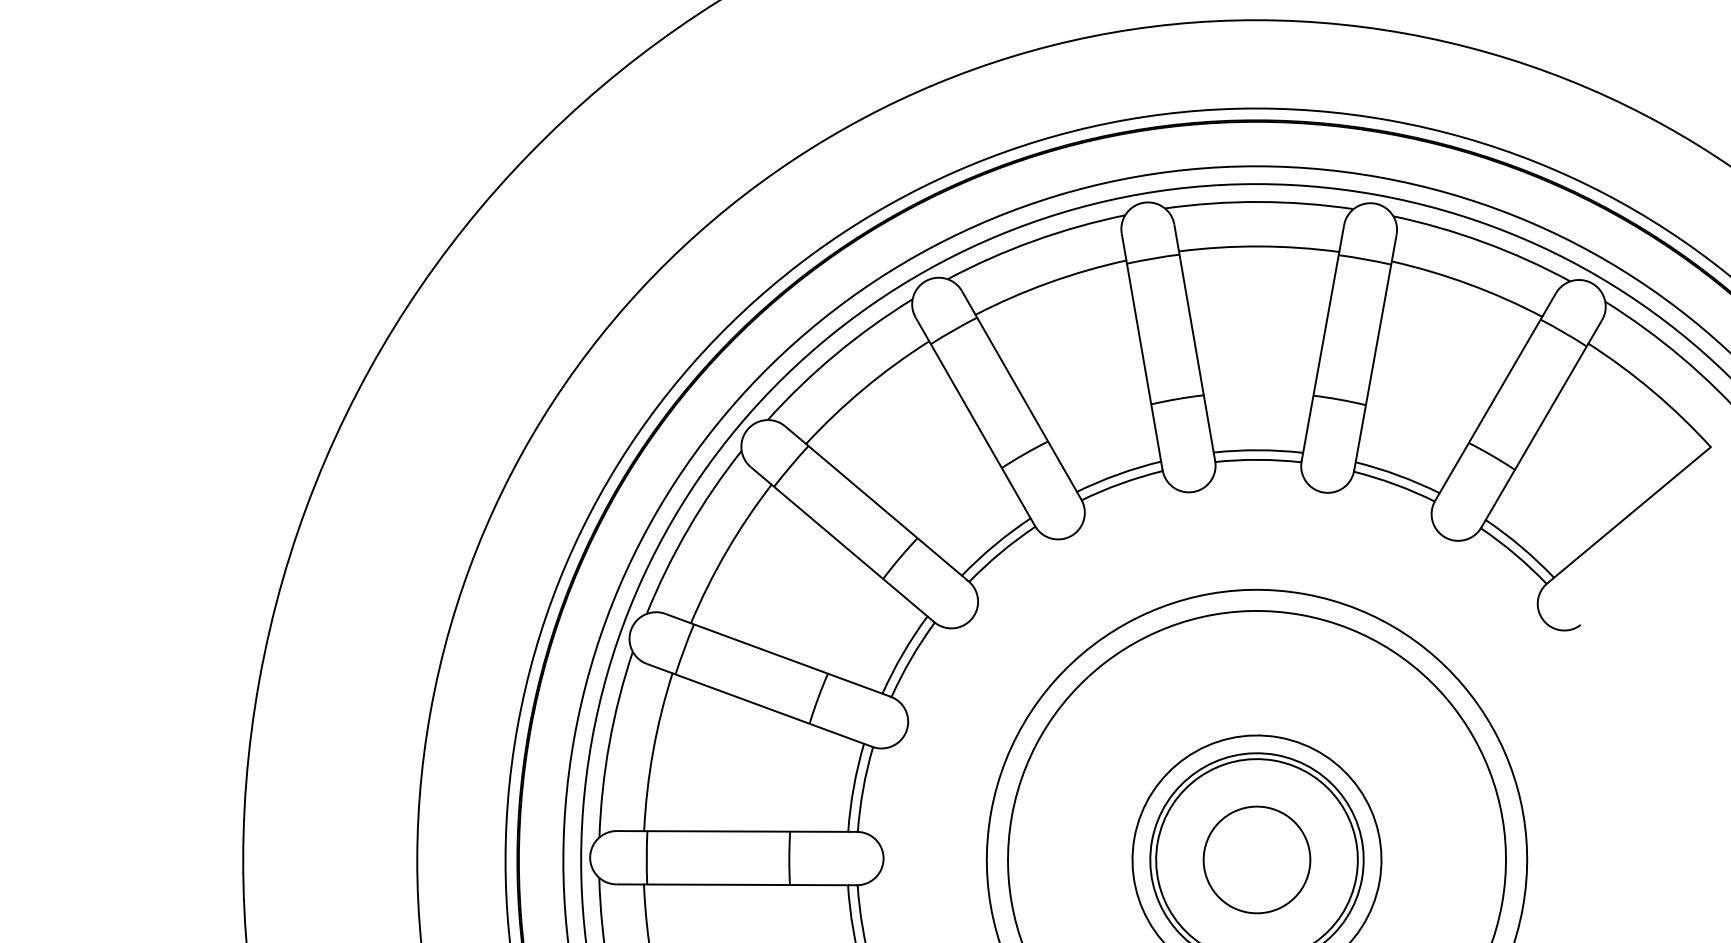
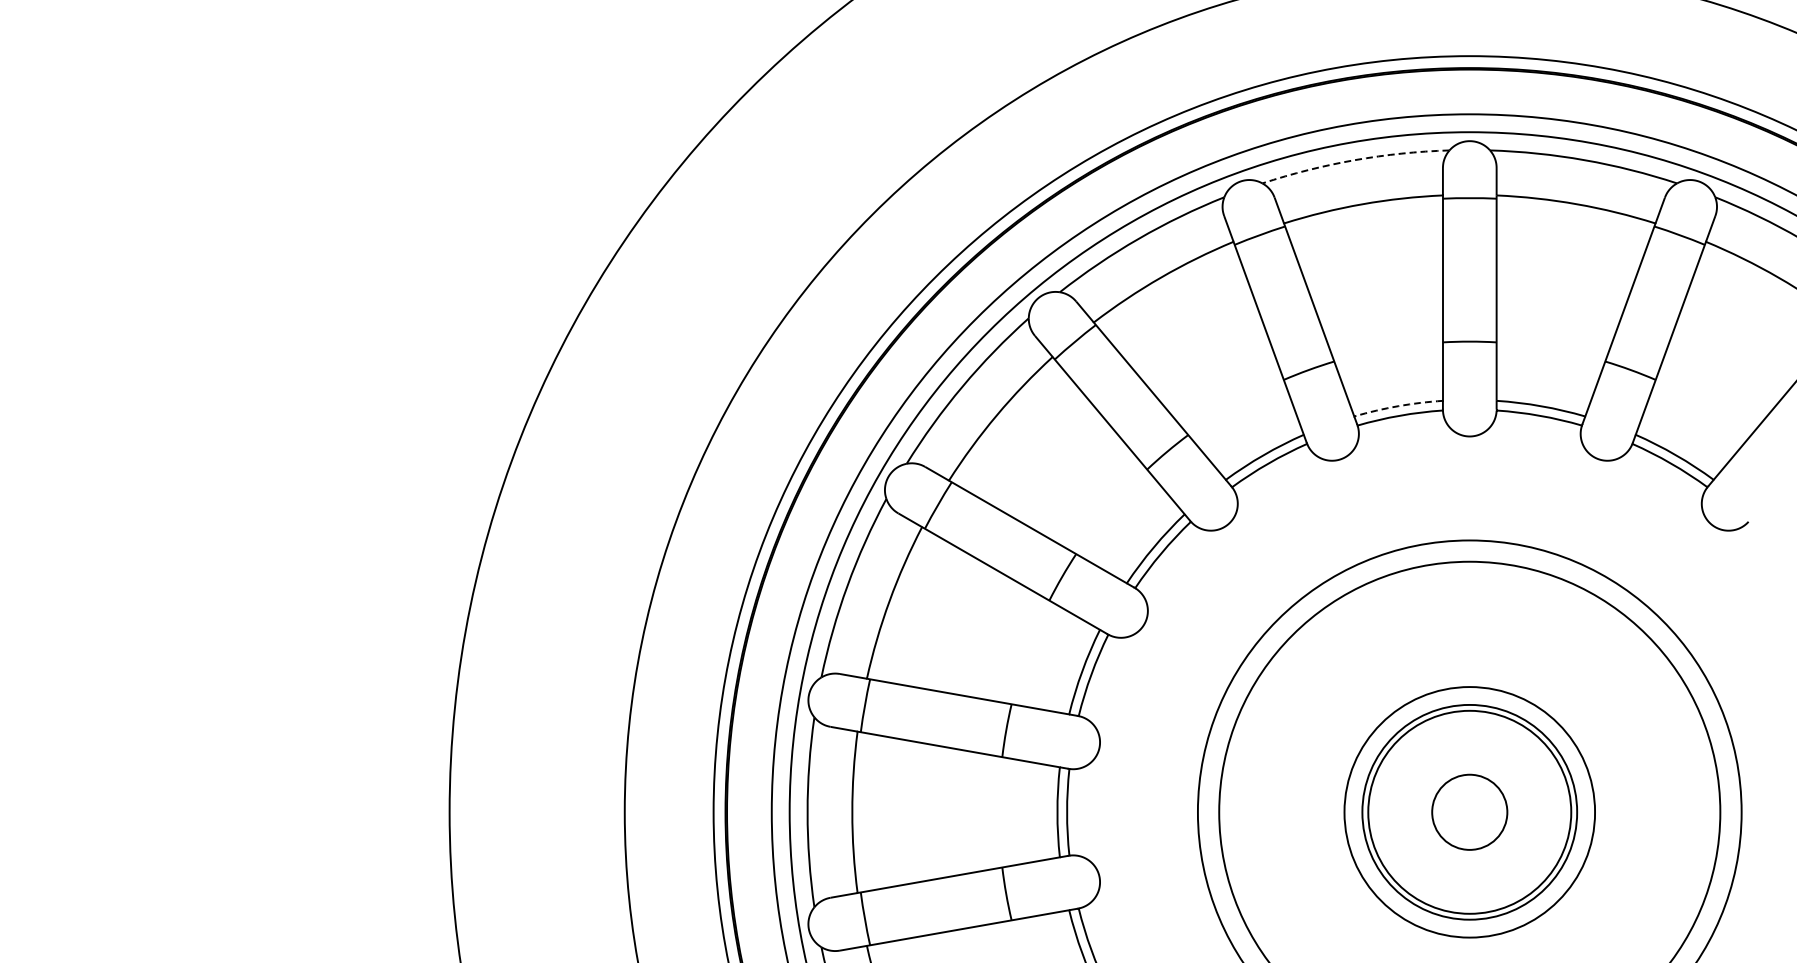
arc: (1258, 202) -> (1354, 160), solid -> dashed
arc: (1258, 450) -> (1398, 406), solid -> dashed
circle: (1256, 860) -> (1469, 812), size x0.7

